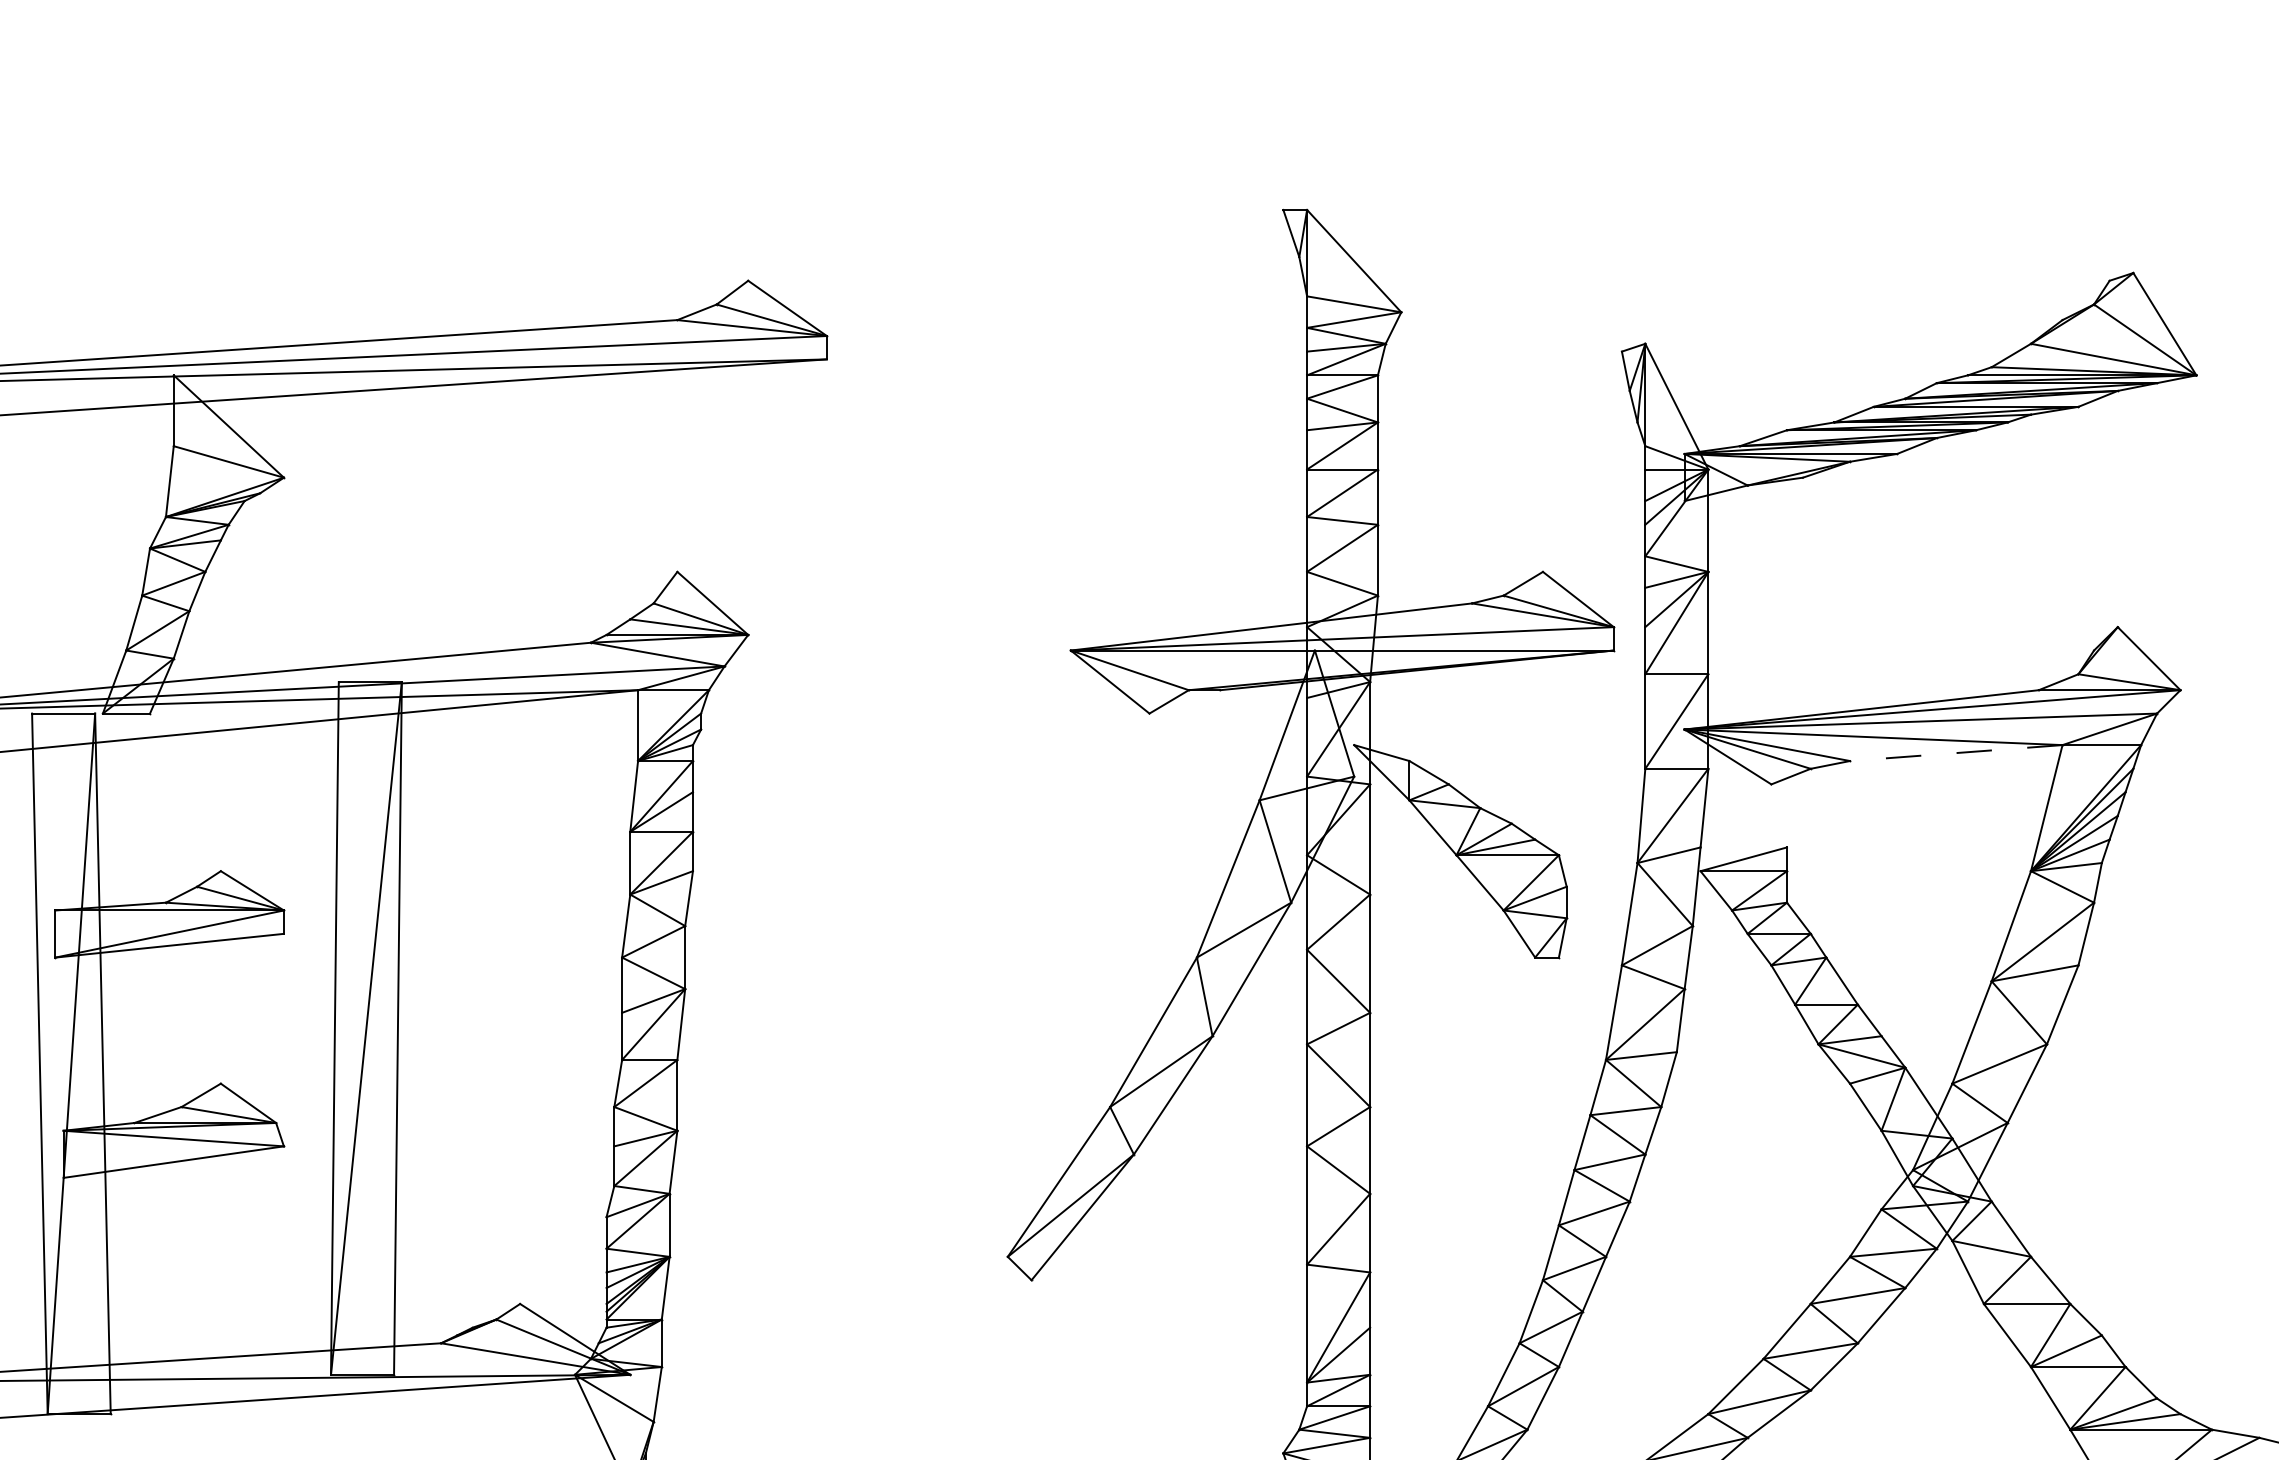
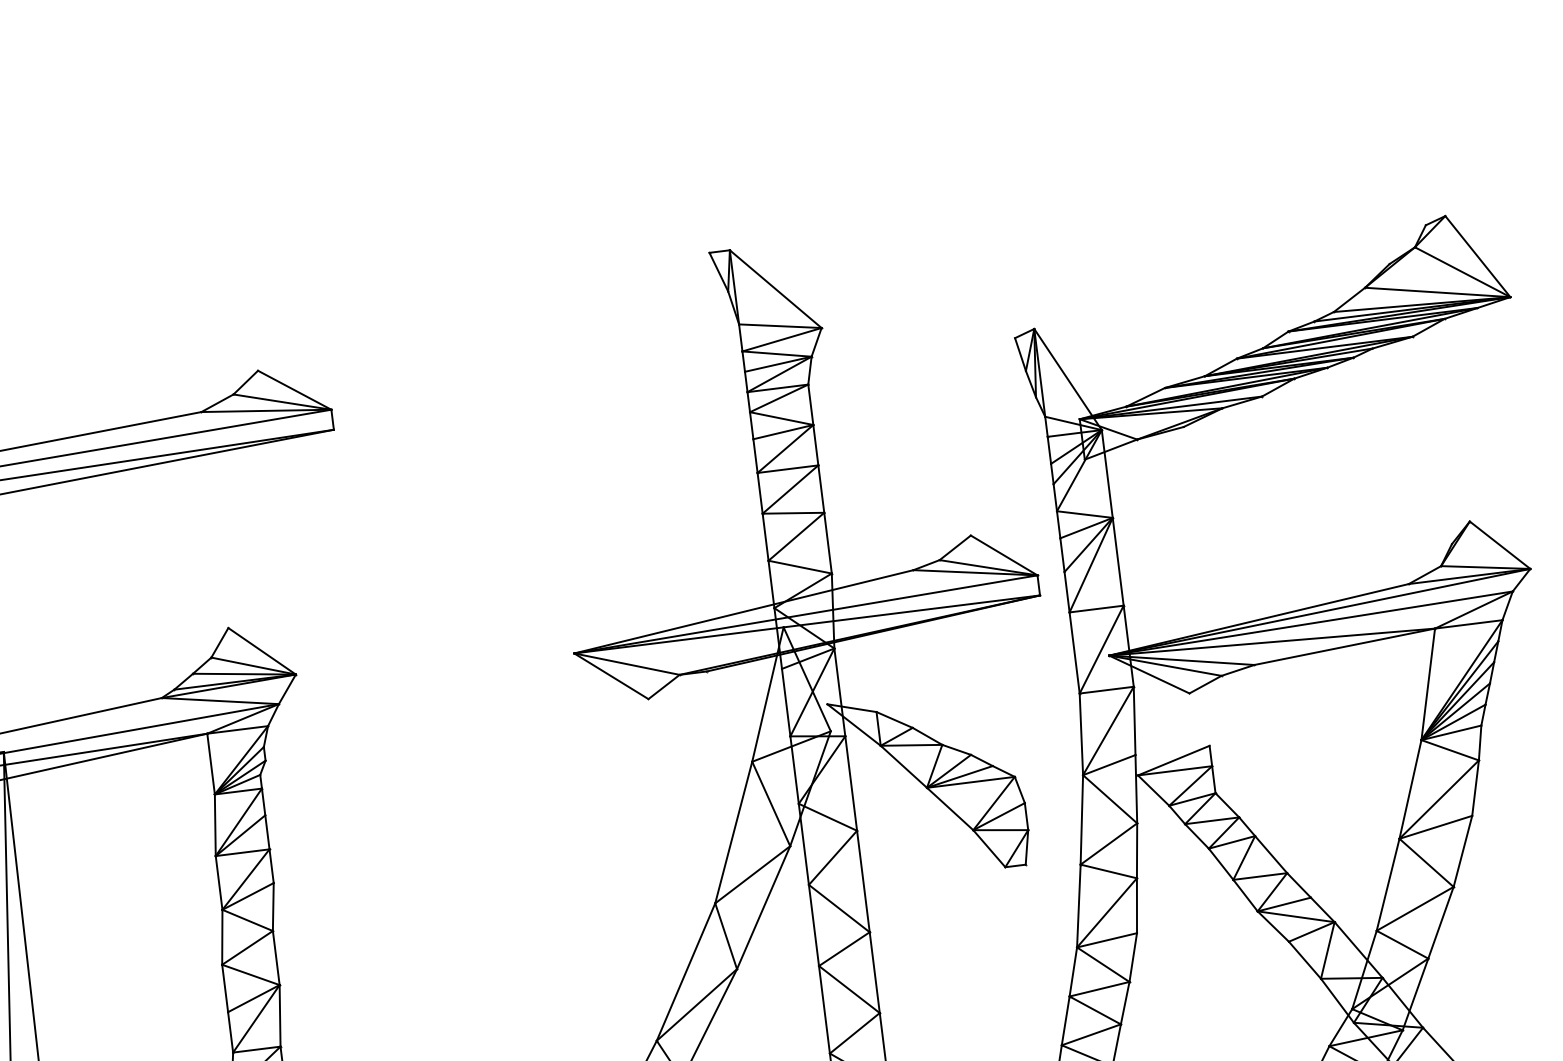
line: (1956, 753) -> (1344, 647), dashed -> solid

